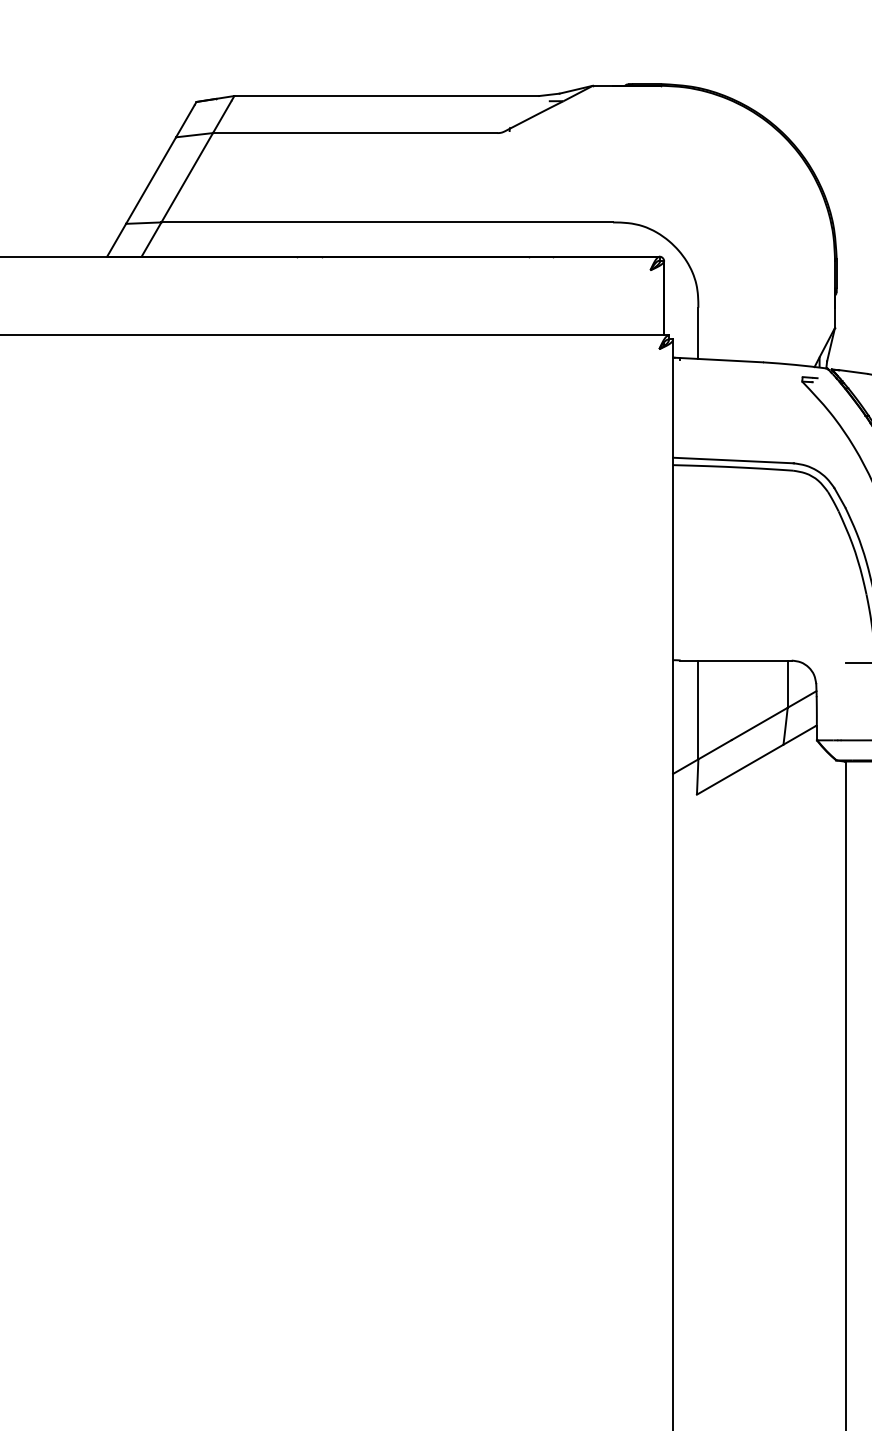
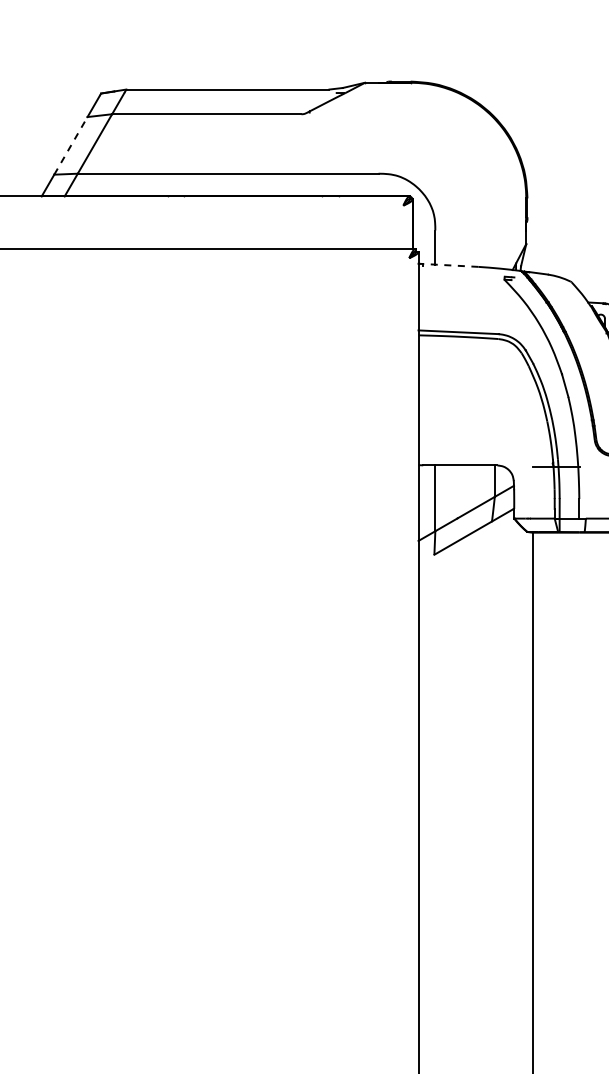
line: (151, 180) -> (71, 145), solid -> dashed
line: (721, 360) -> (450, 265), solid -> dashed

